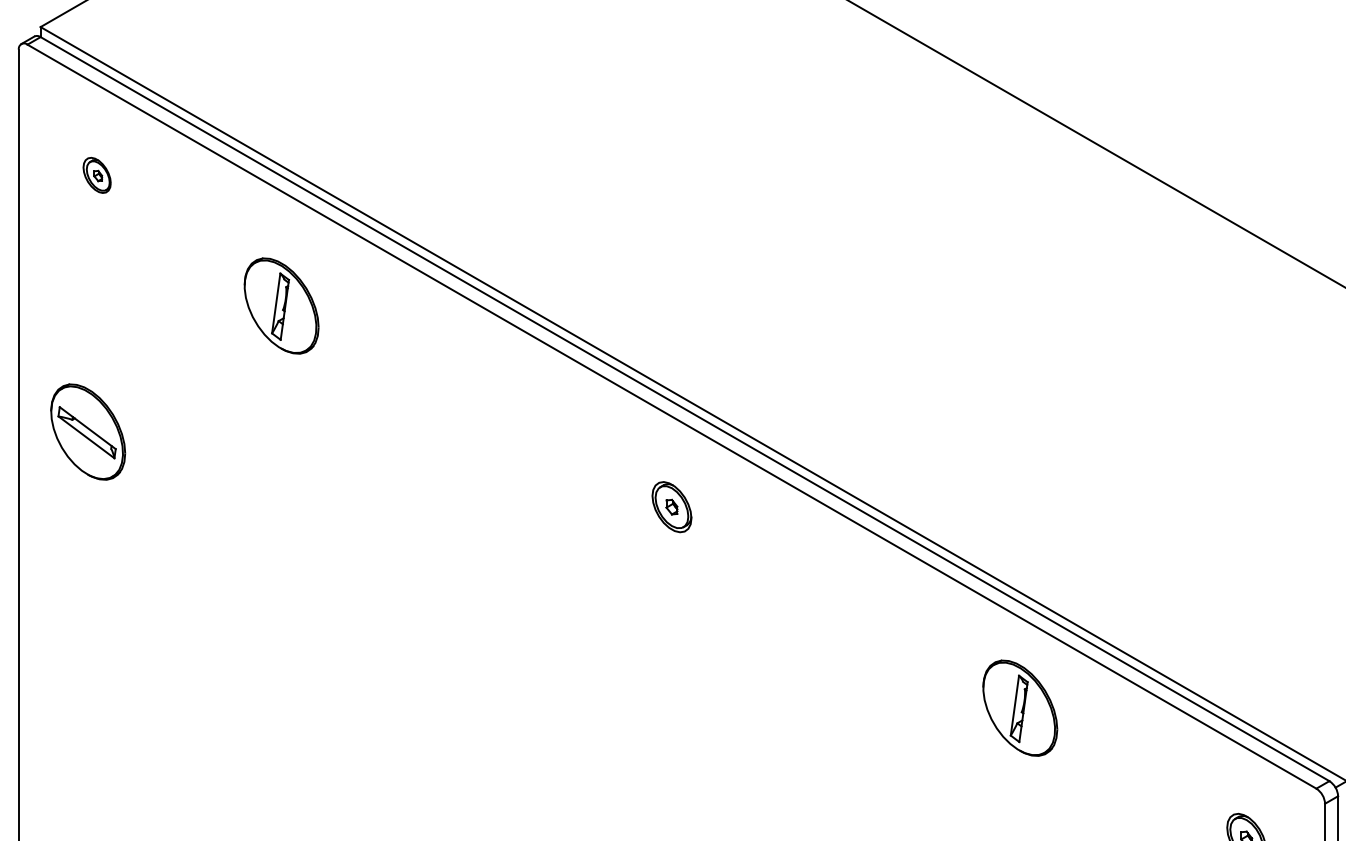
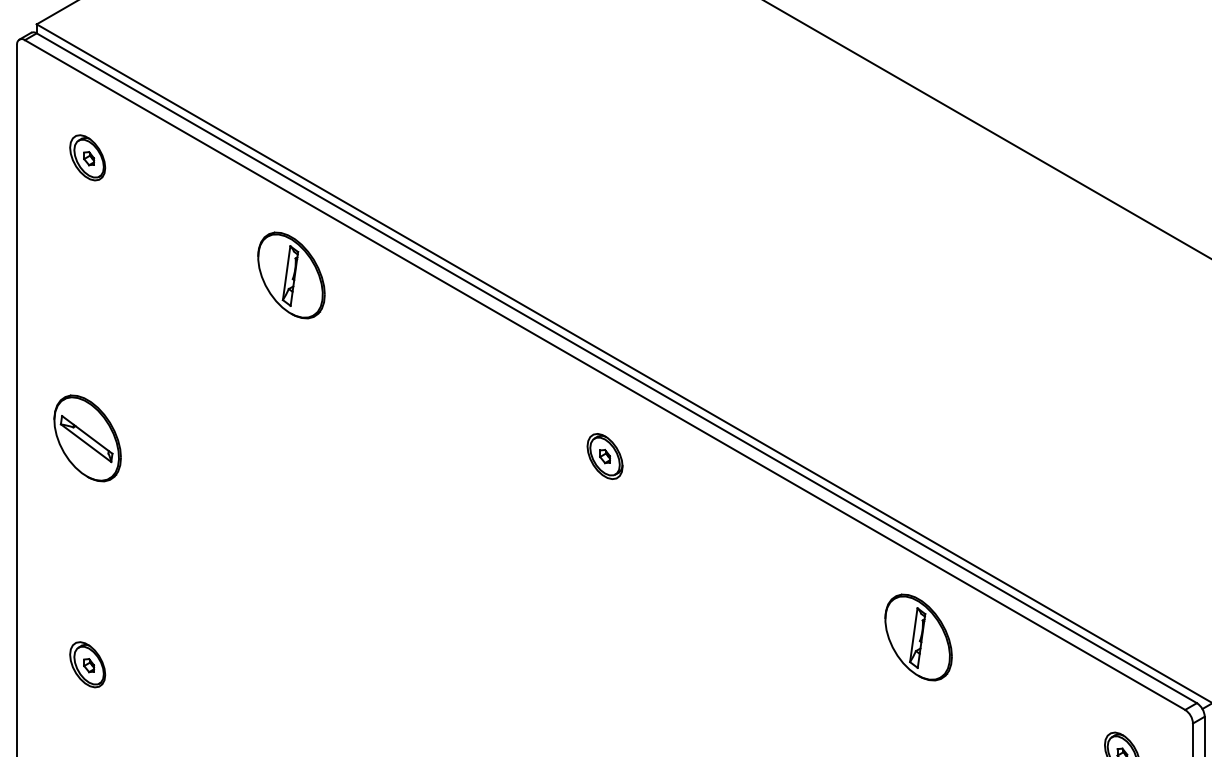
part: (96, 175) -> (87, 157), size x1.43
part: (281, 305) -> (291, 274), moved
part: (88, 431) -> (87, 437), moved
part: (96, 738) -> (87, 664), added

